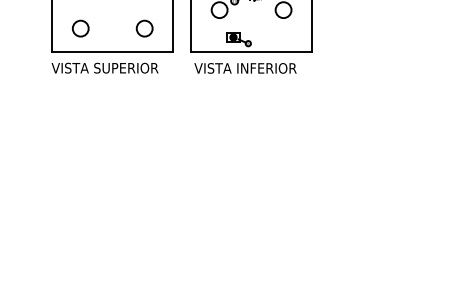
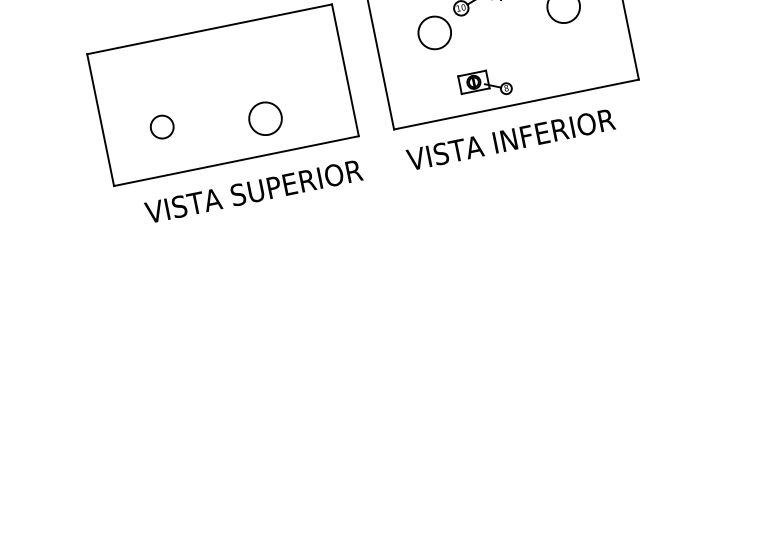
circle: (80, 28) -> (161, 126), size x0.7
circle: (144, 28) -> (265, 118), moved
text: (104, 67) -> (252, 190), moved

